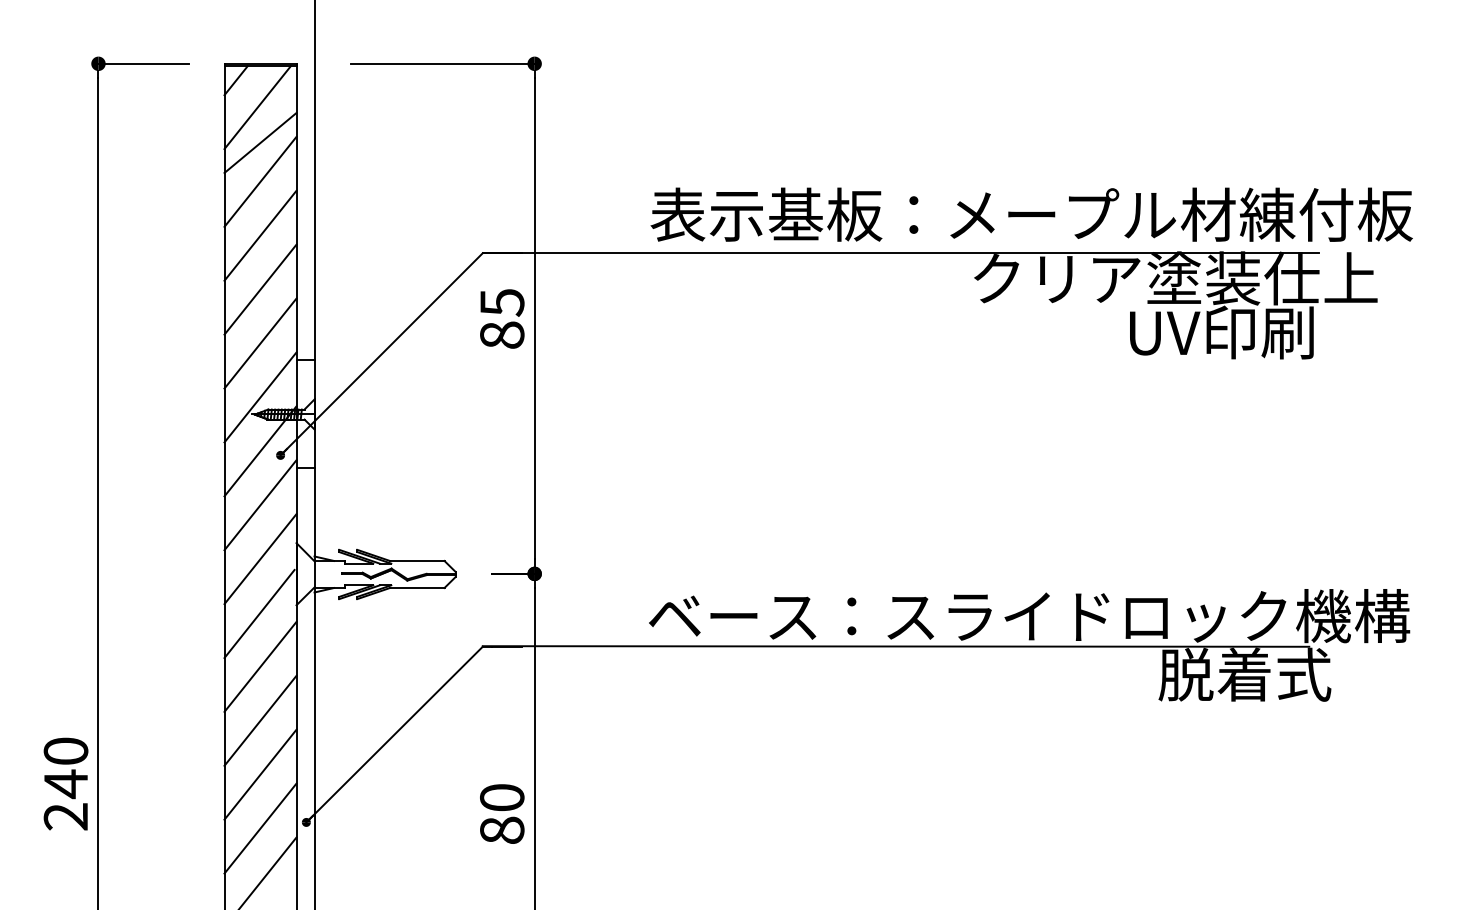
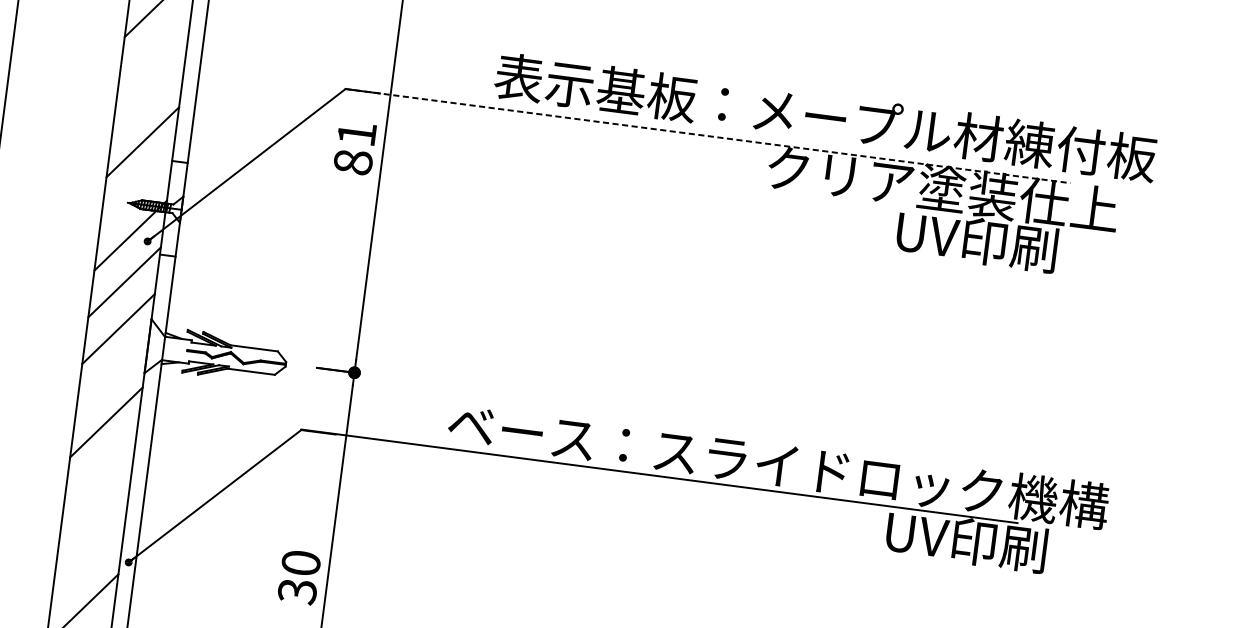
line: (260, 235) -> (154, 48), removed
line: (901, 253) -> (708, 136), solid -> dashed
line: (260, 289) -> (148, 95), removed
text: (502, 302) -> (357, 133), 85 -> 81
line: (260, 397) -> (136, 189), removed
line: (259, 613) -> (111, 376), removed
text: (1252, 674) -> (965, 540), 脱着式 -> UV印刷
line: (260, 720) -> (100, 468), removed
line: (260, 774) -> (94, 515), removed
line: (260, 828) -> (88, 562), removed
text: (502, 830) -> (297, 591), 80 -> 30

